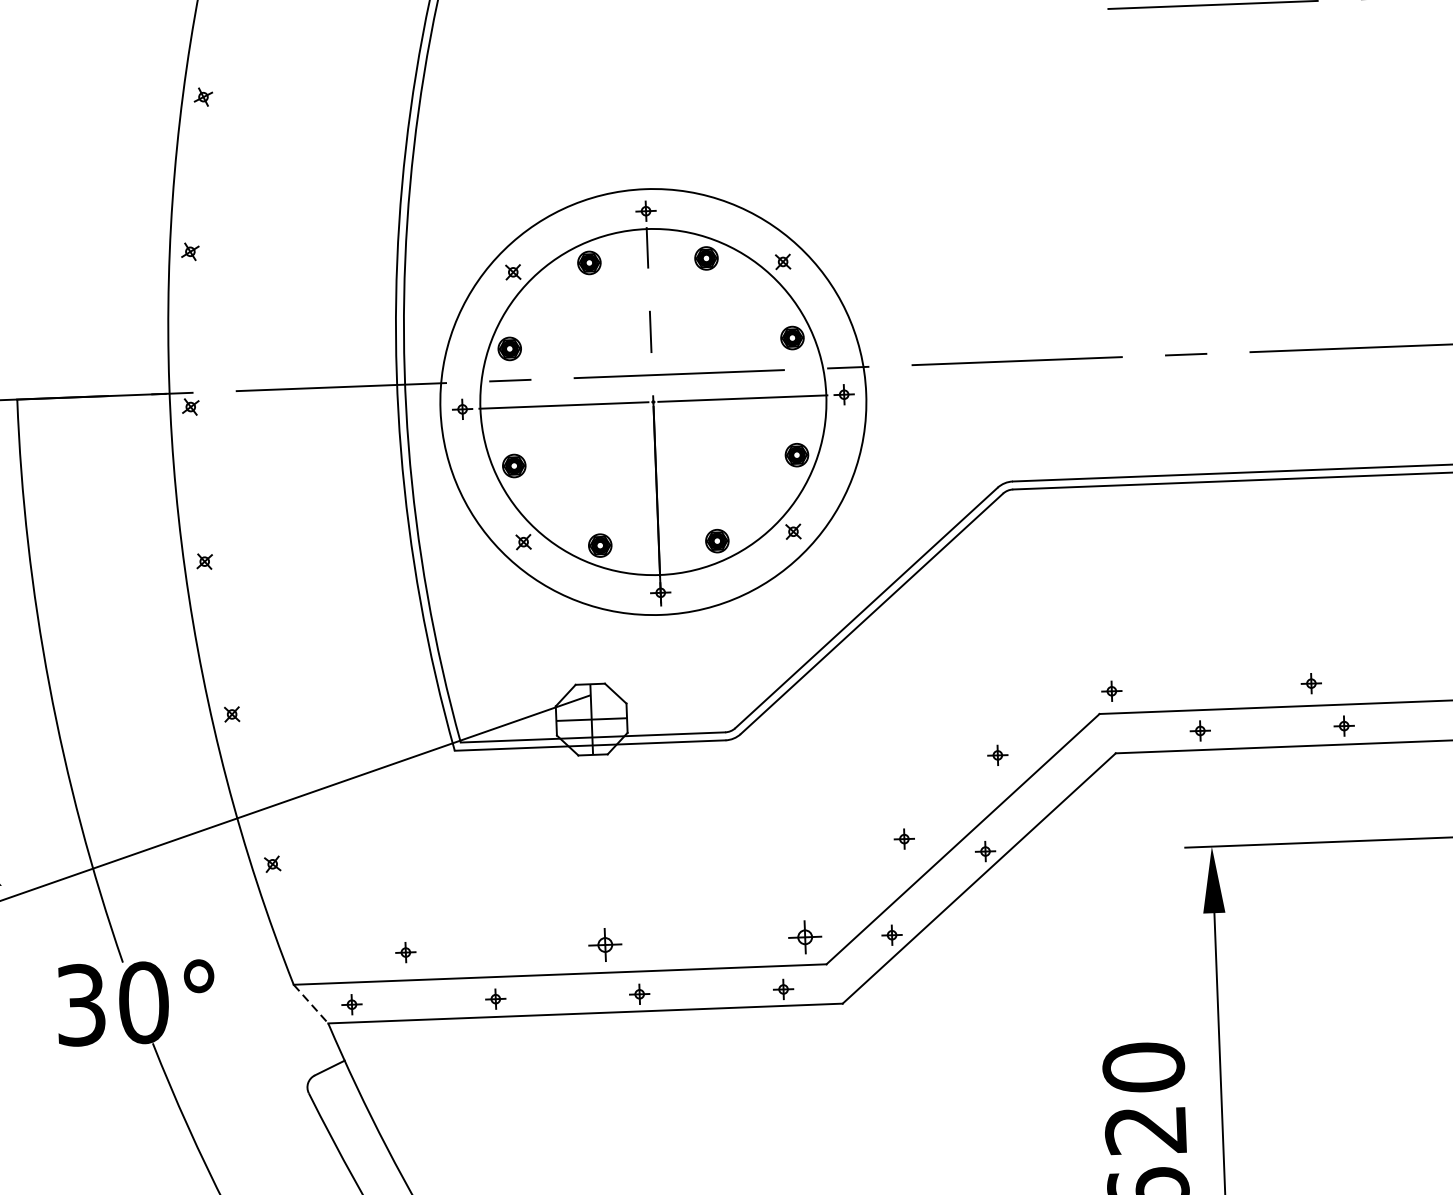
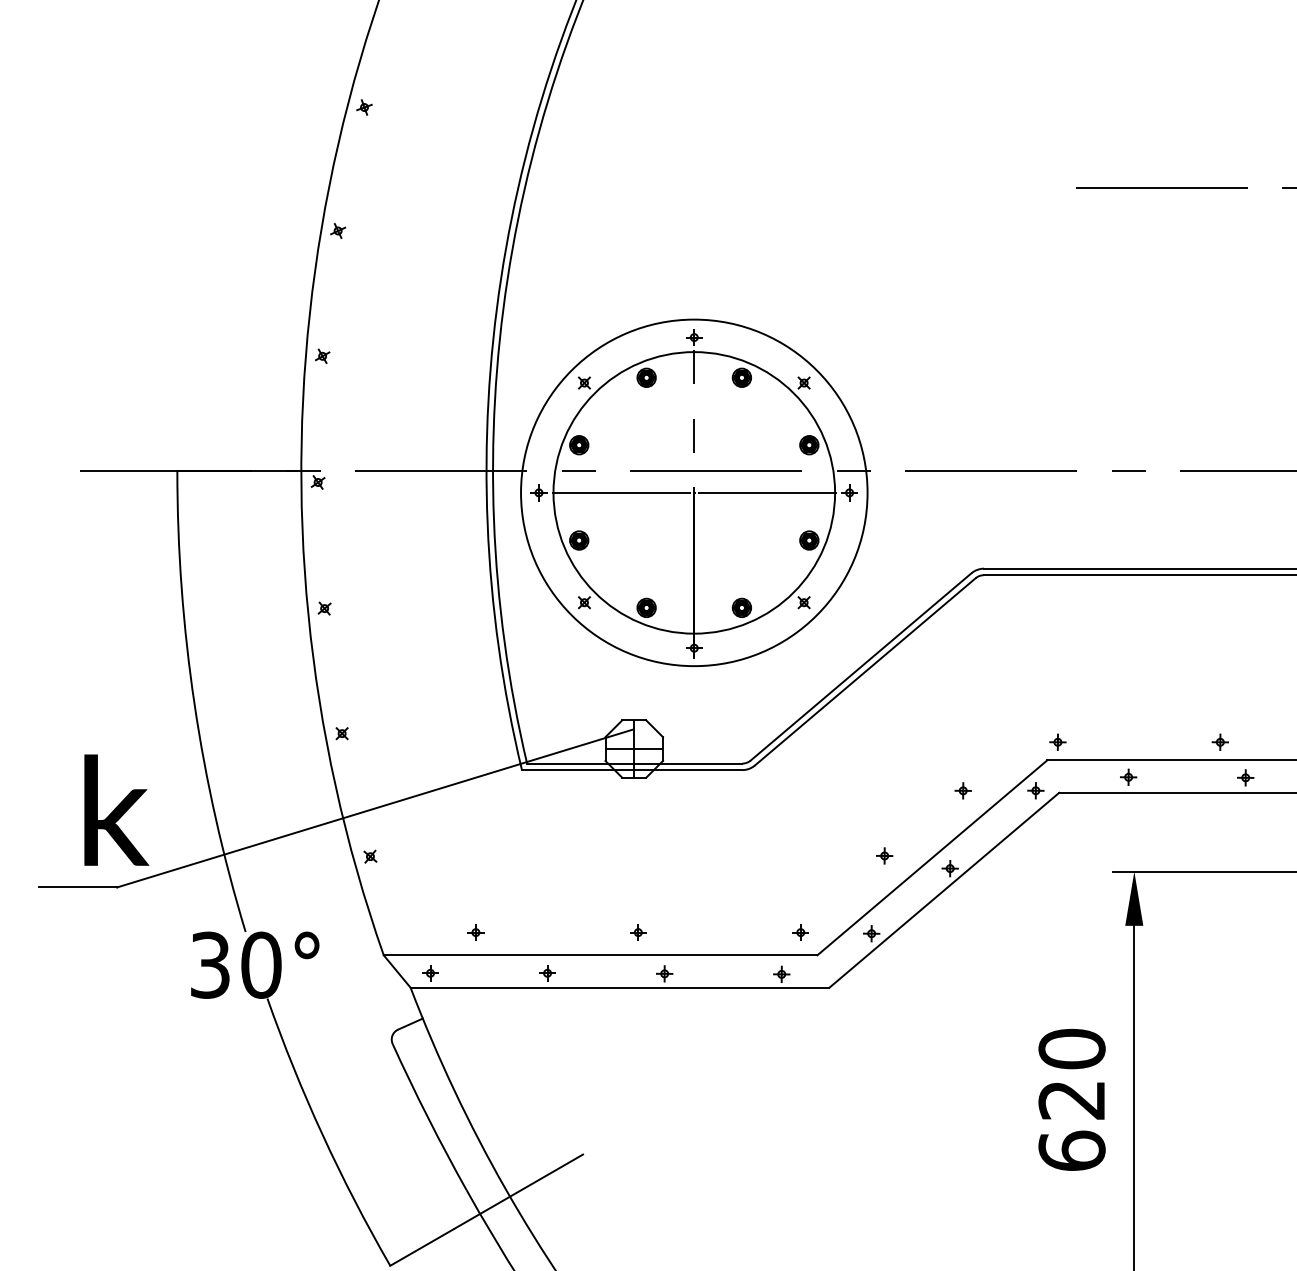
part: (1086, 751) -> (1035, 790), added
part: (804, 937) -> (800, 932), size x0.62
part: (605, 944) -> (638, 932), size x0.62
line: (311, 1004) -> (397, 971), dashed -> solid

